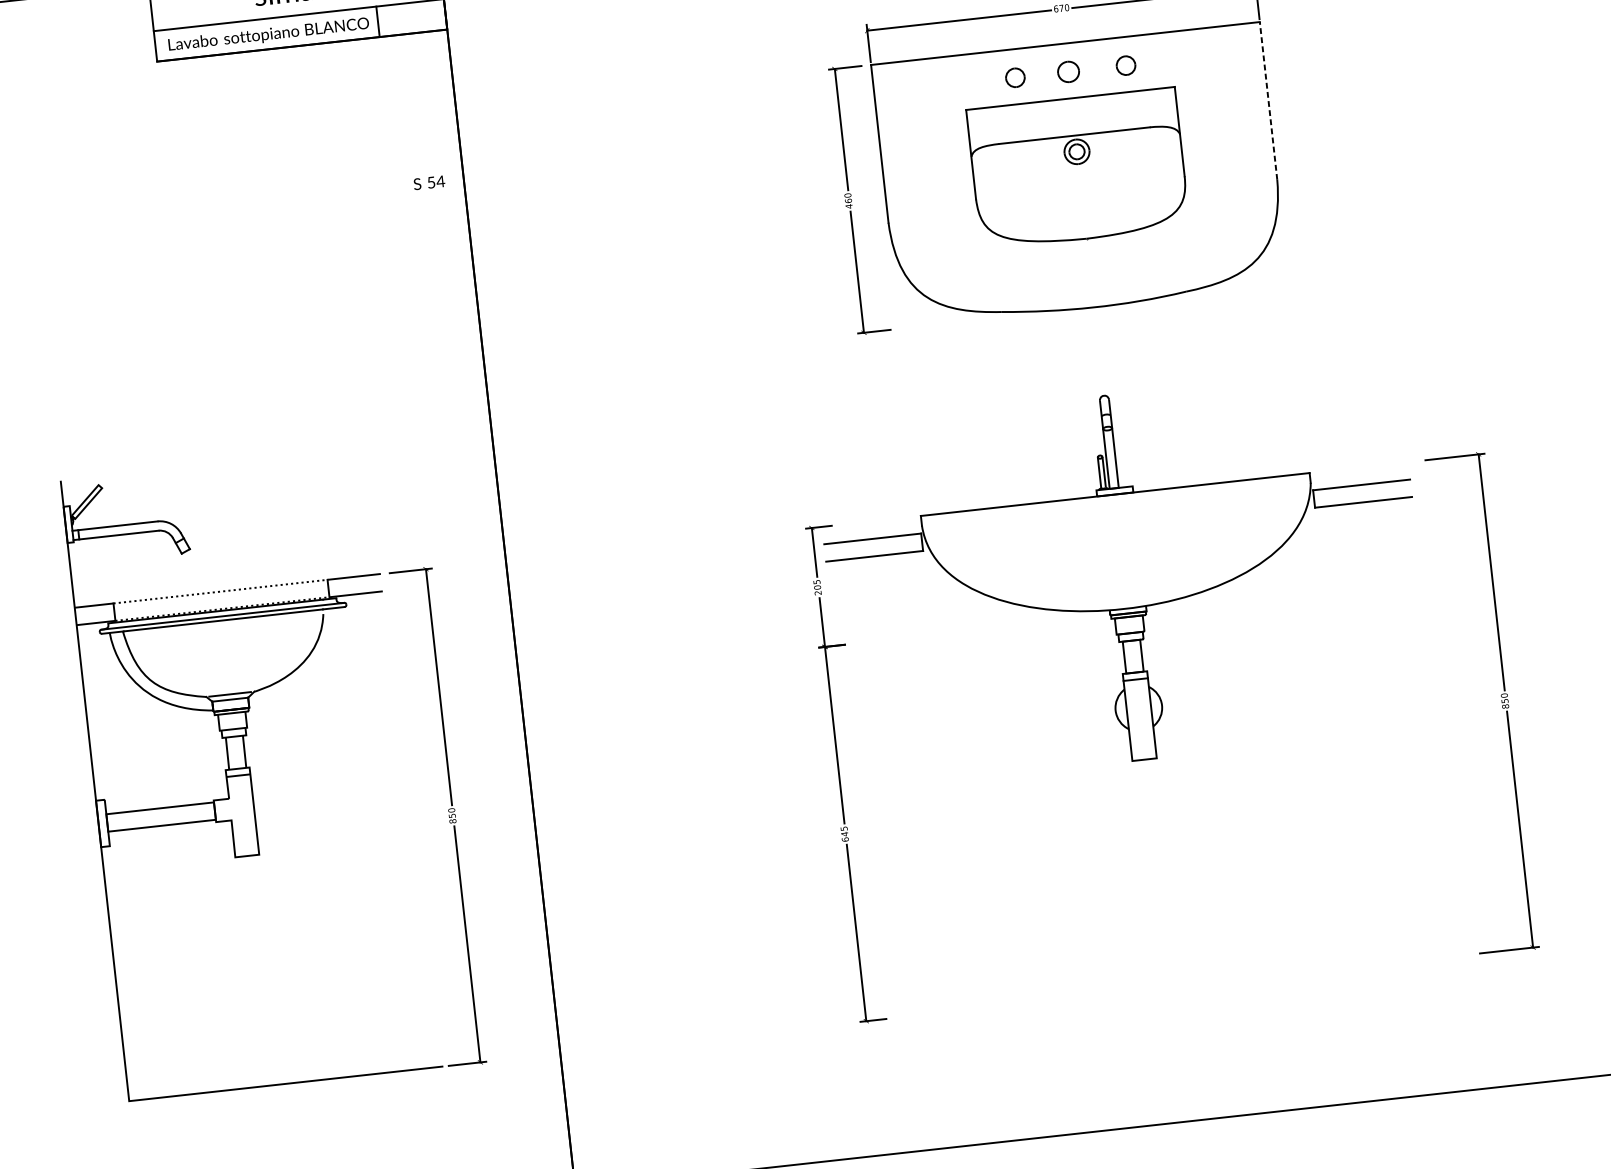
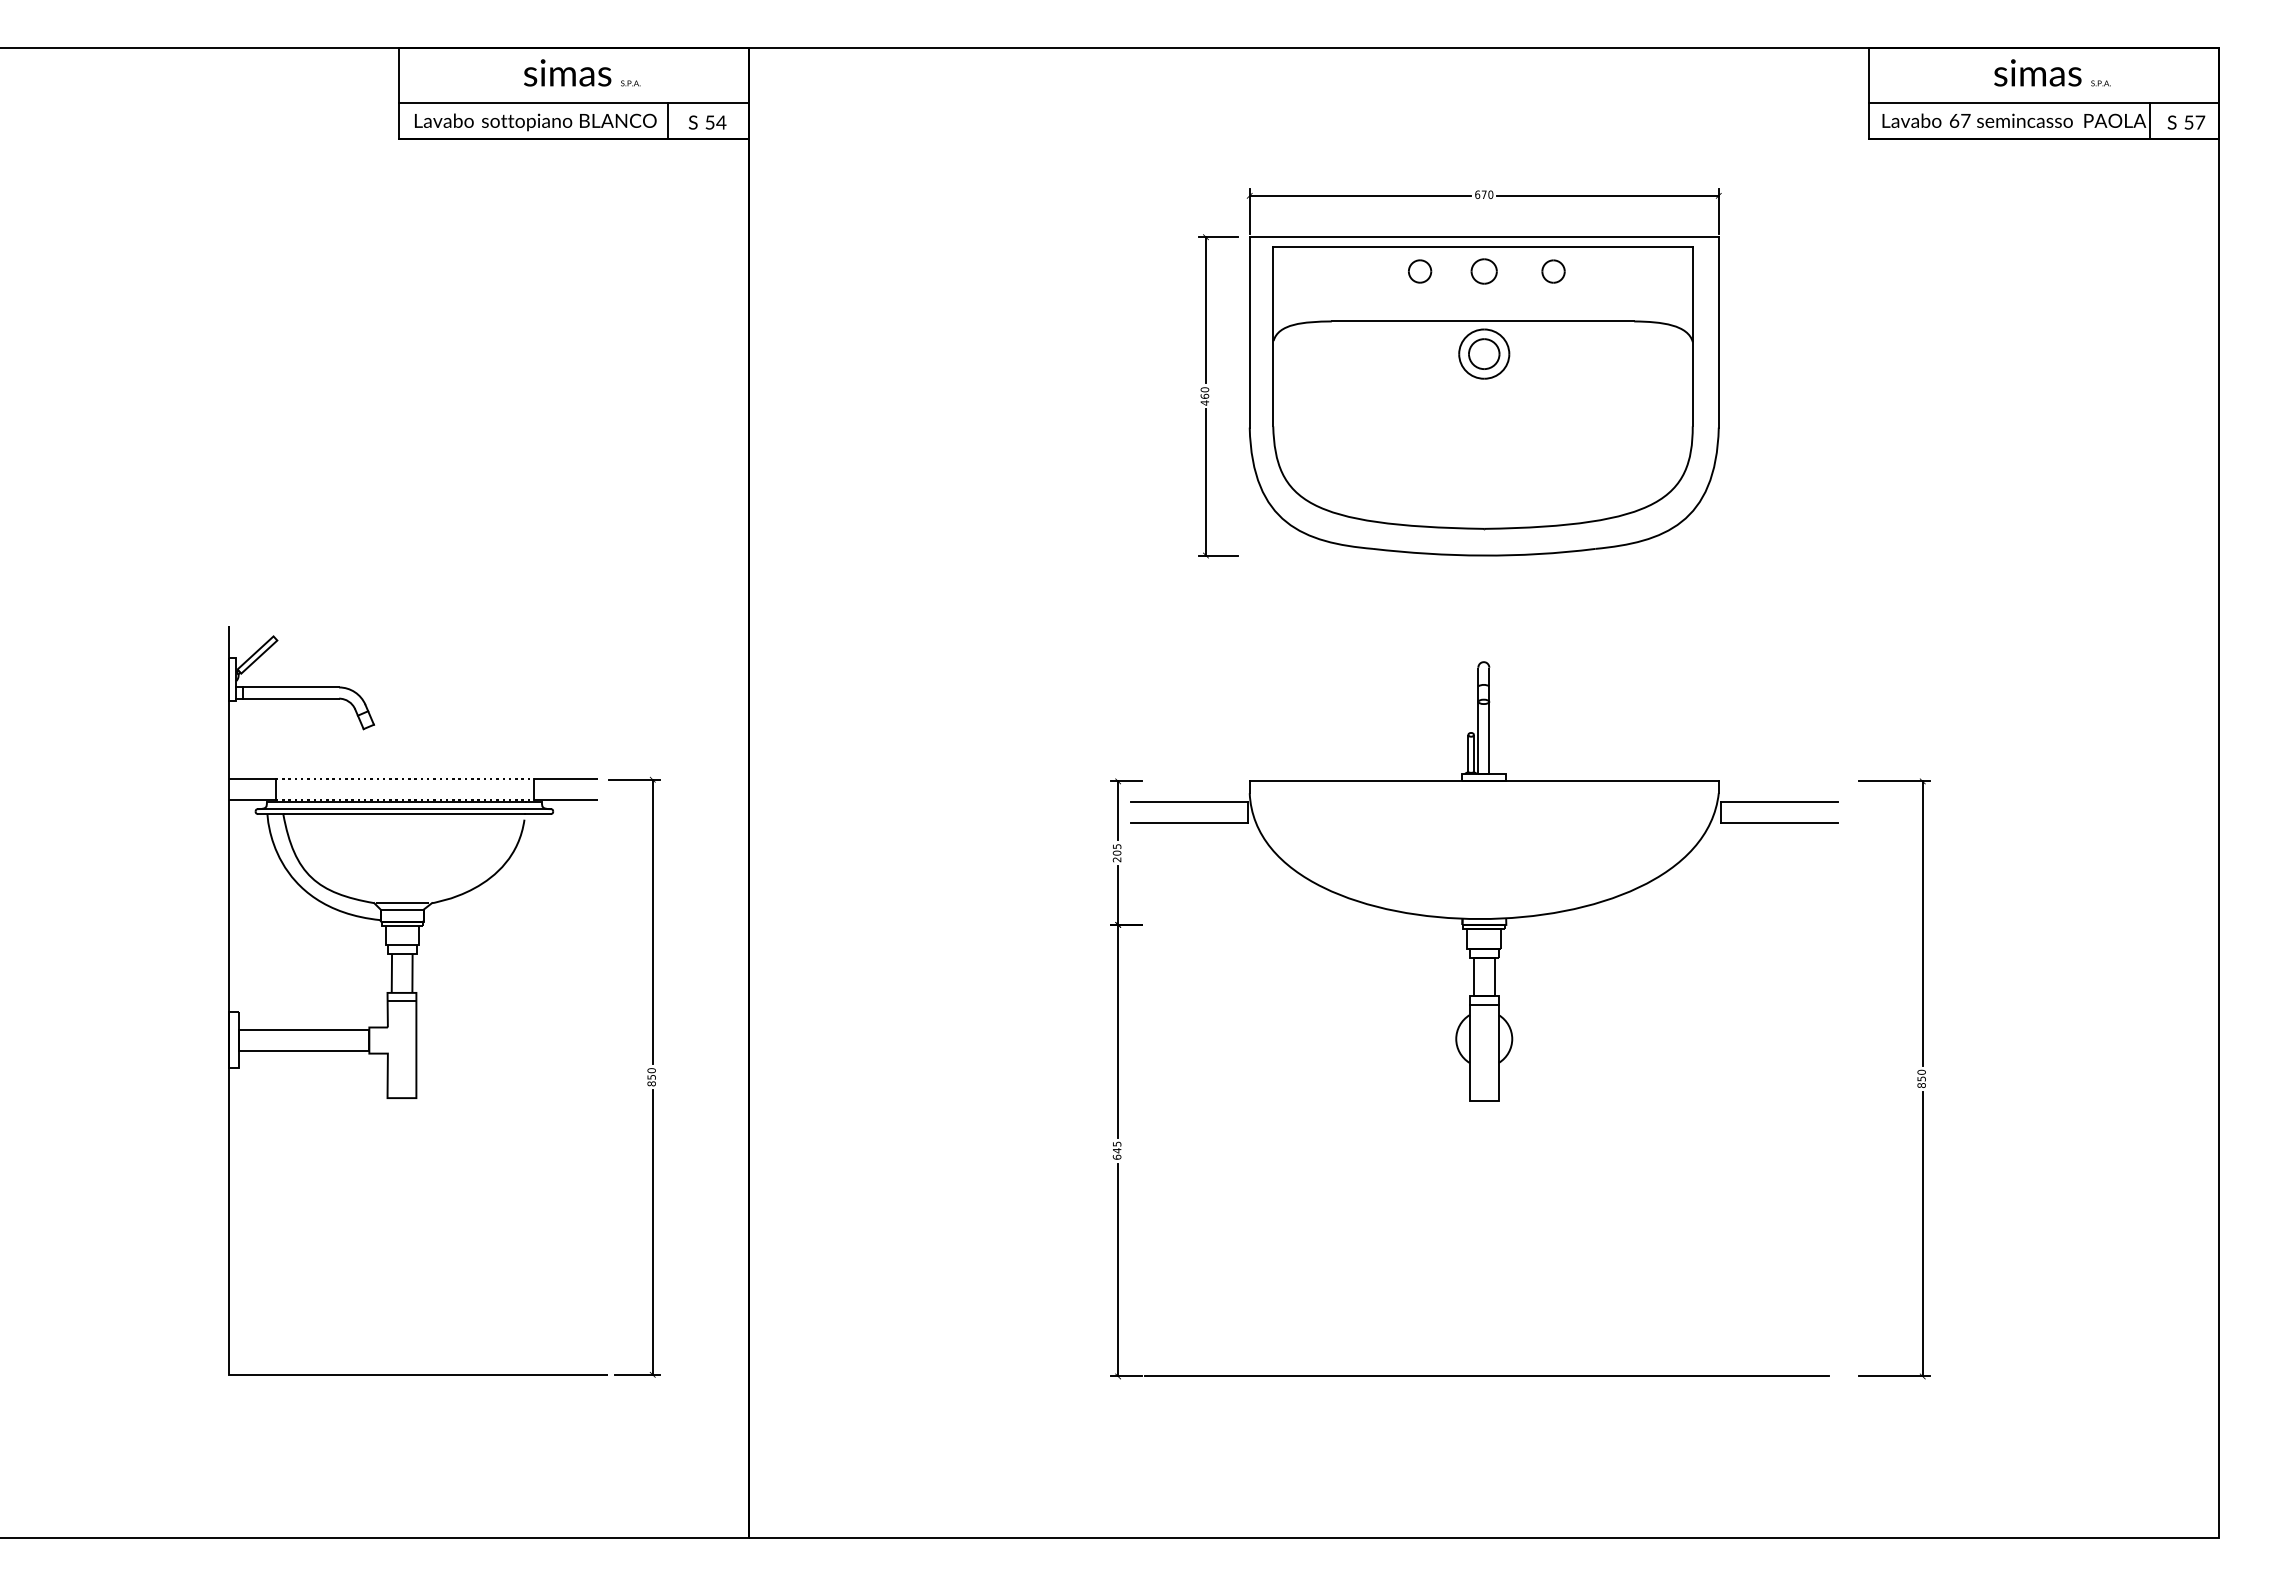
line: (1268, 100) -> (1718, 331), dashed -> solid
part: (1077, 169) -> (1482, 388), size x1.67
text: (429, 182) -> (707, 122), moved
line: (1171, 987) -> (1486, 1376), added

